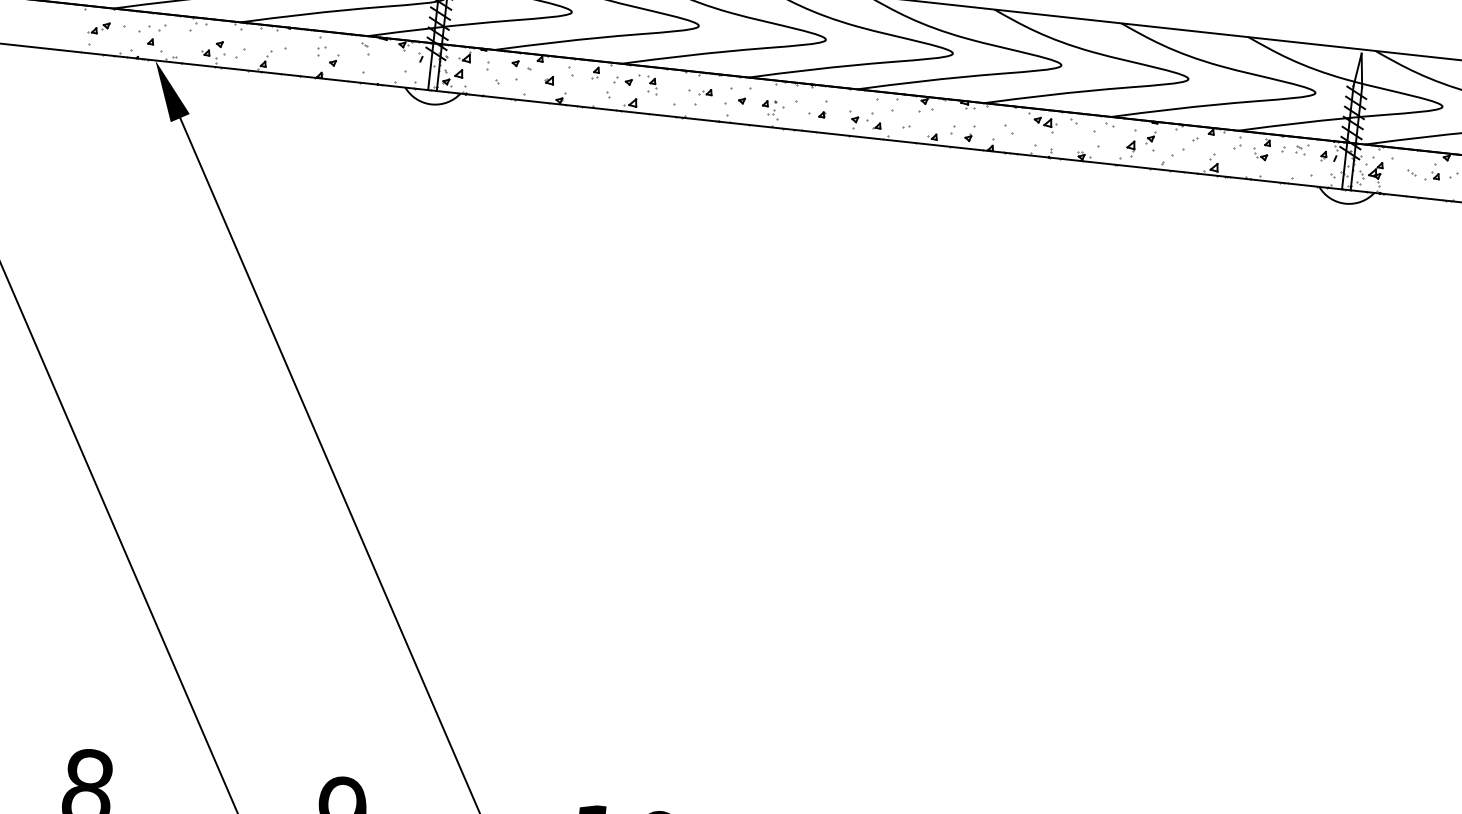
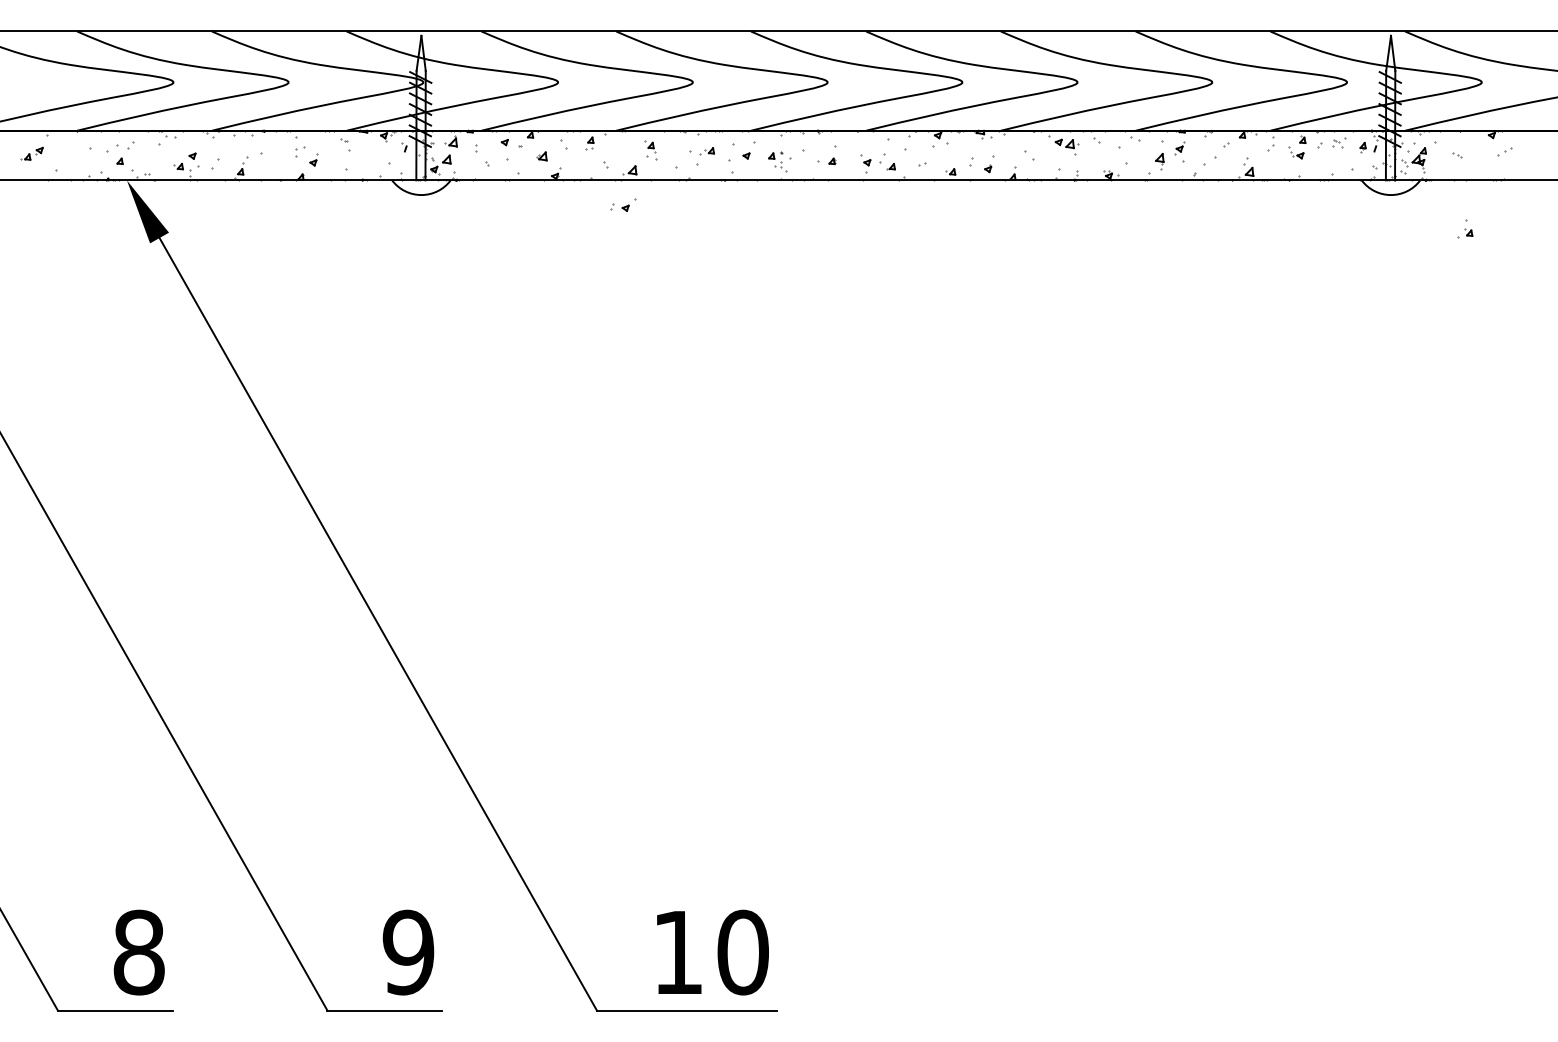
part: (98, 27) -> (31, 153), moved
part: (627, 78) -> (623, 204), moved
part: (1433, 171) -> (1465, 228), moved

